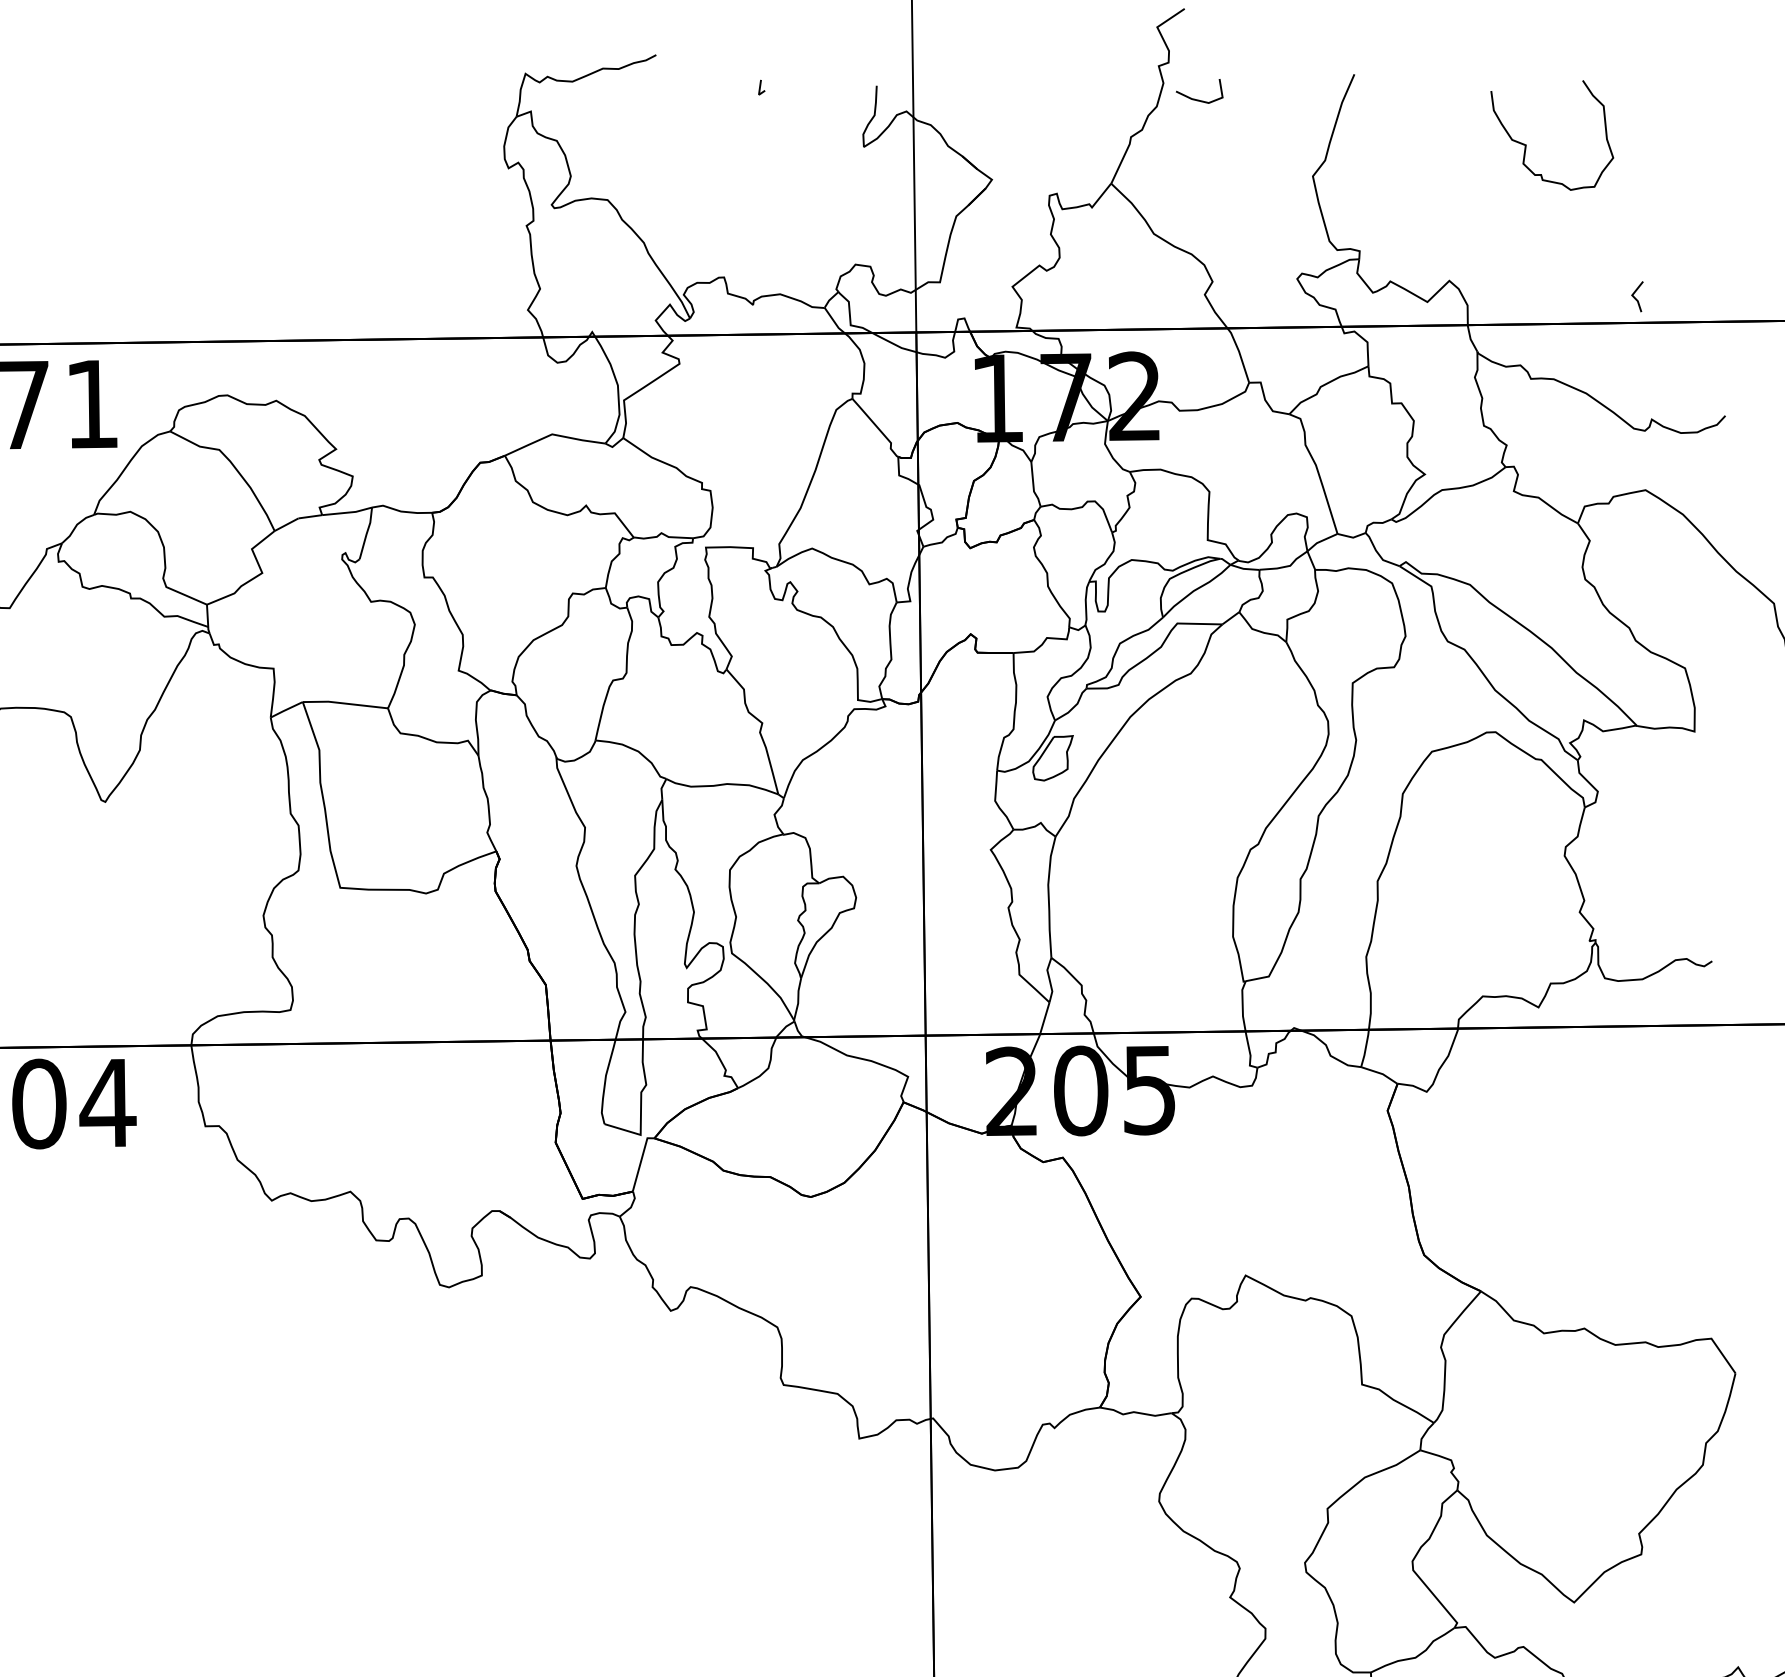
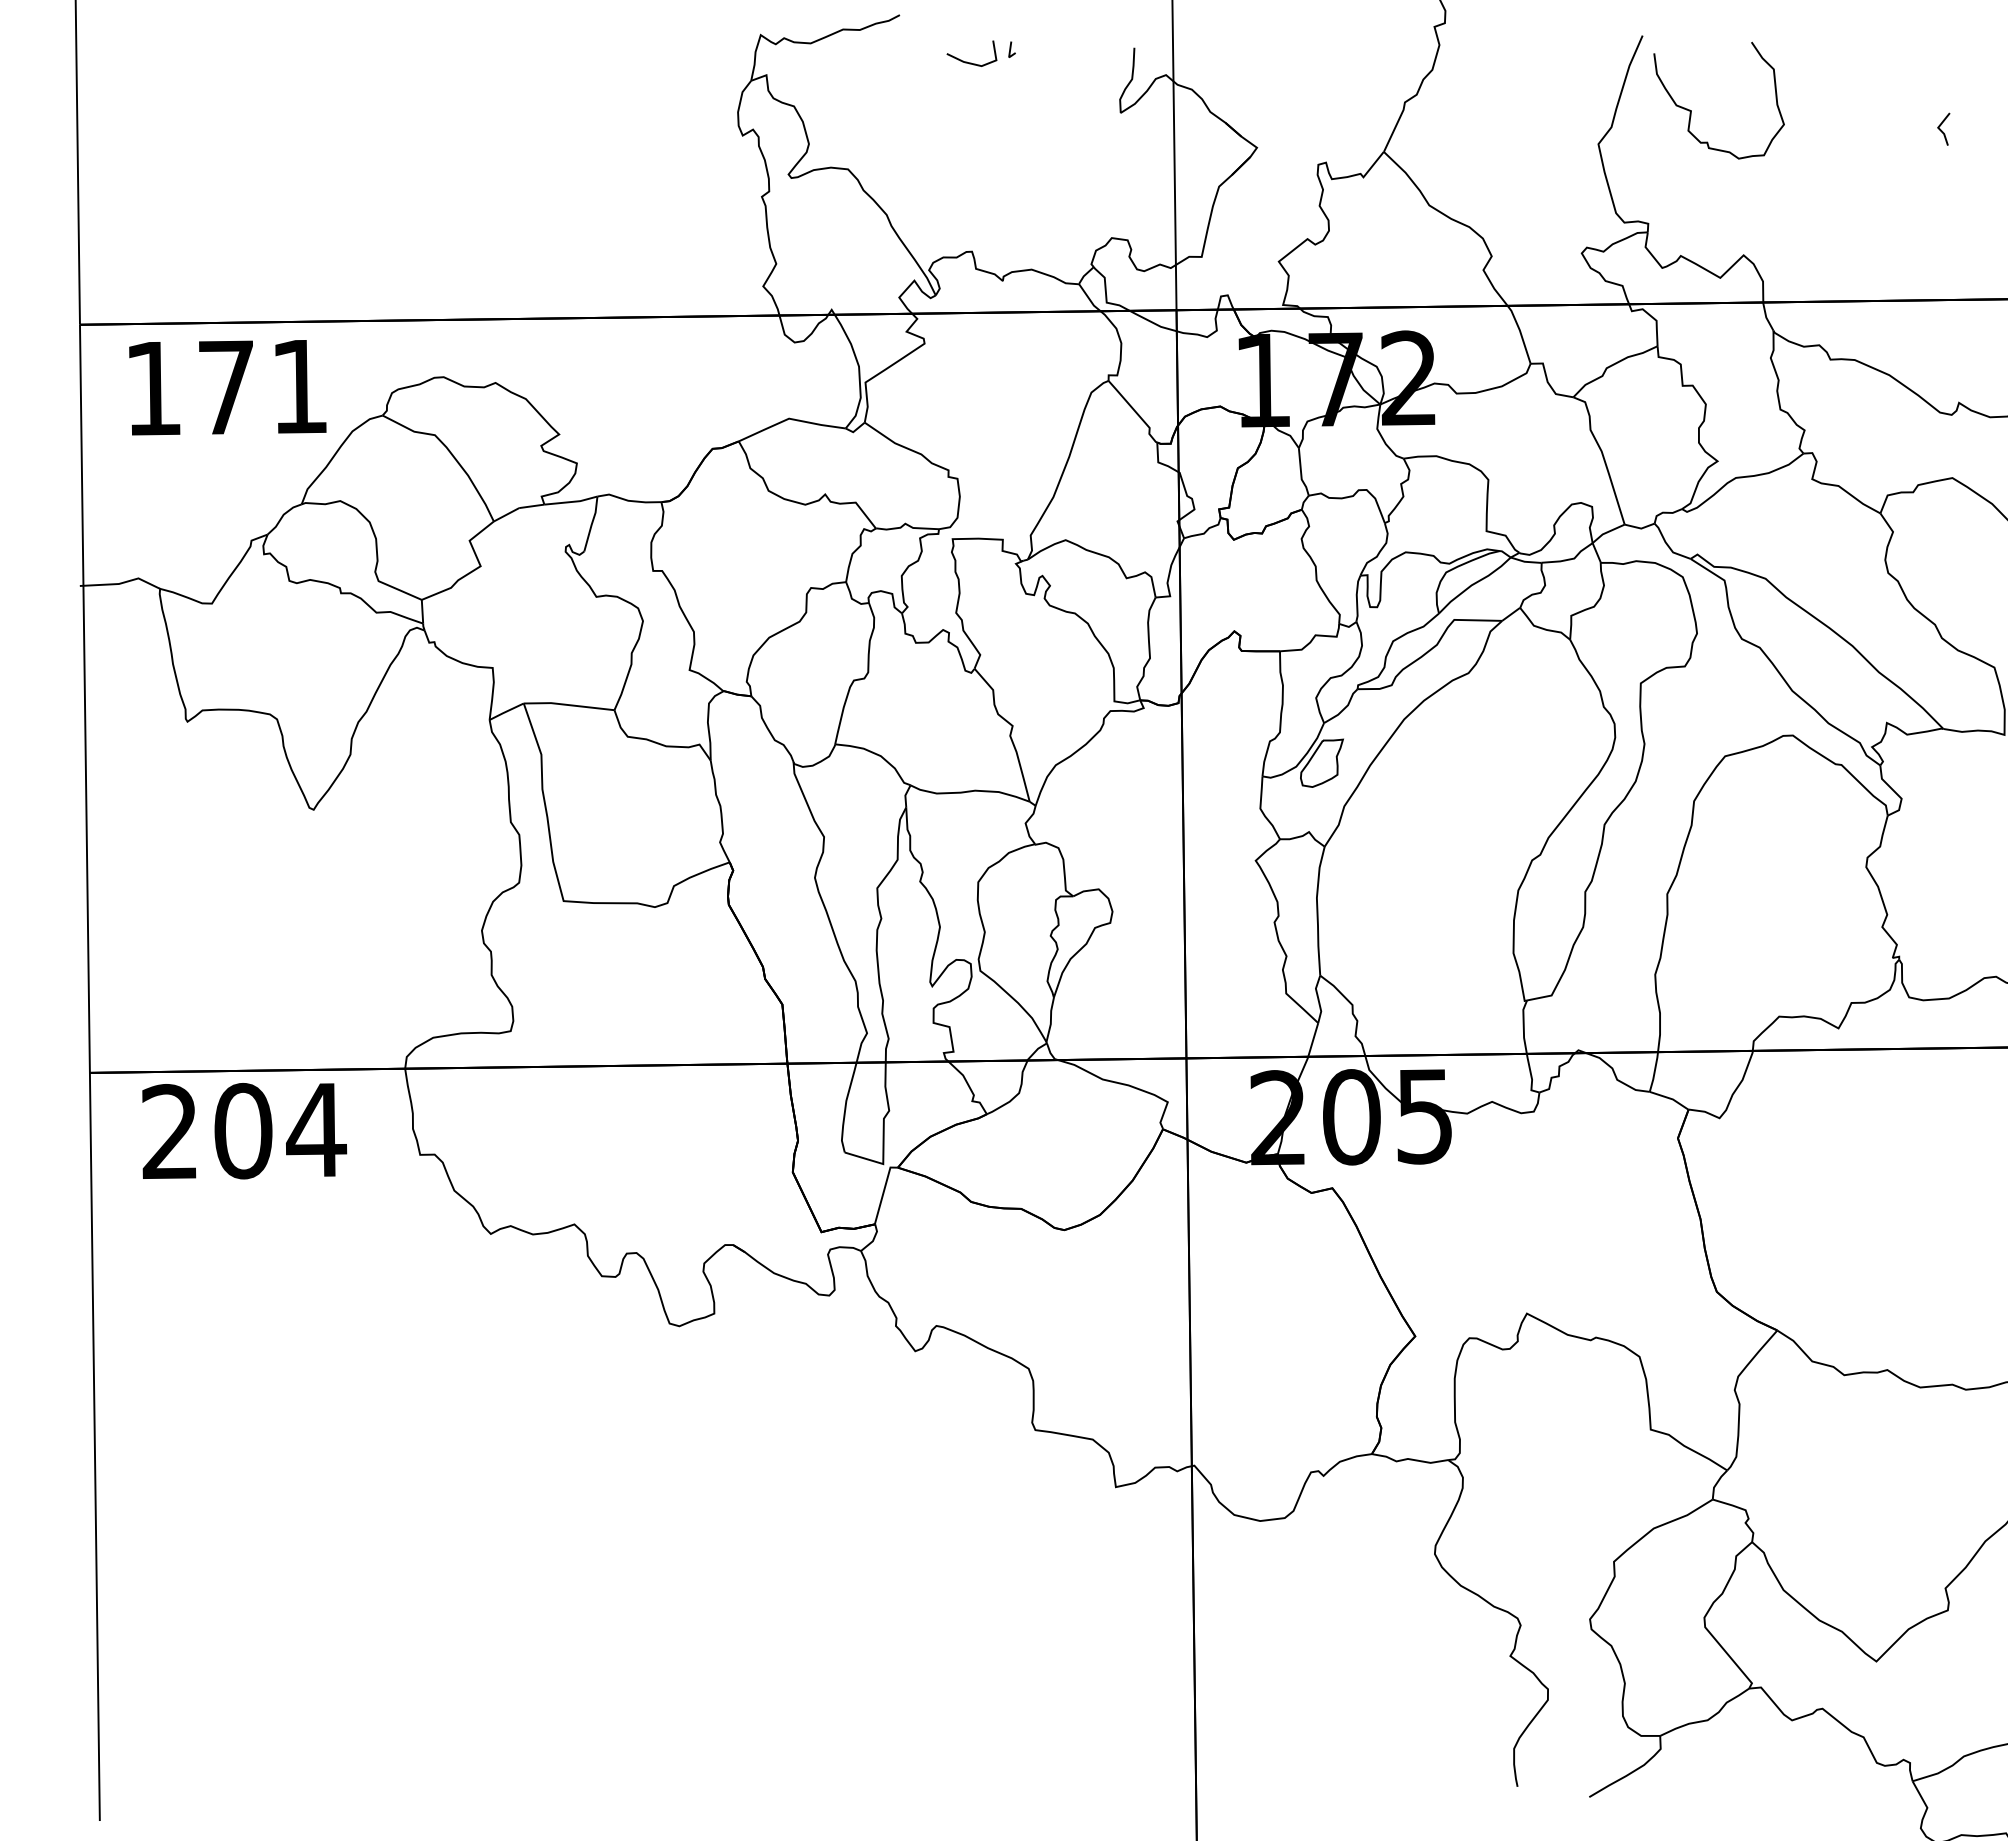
line: (1195, 98) -> (967, 61), moved
curve: (1526, 144) -> (1691, 110), moved
line: (1635, 296) -> (1941, 129), moved

